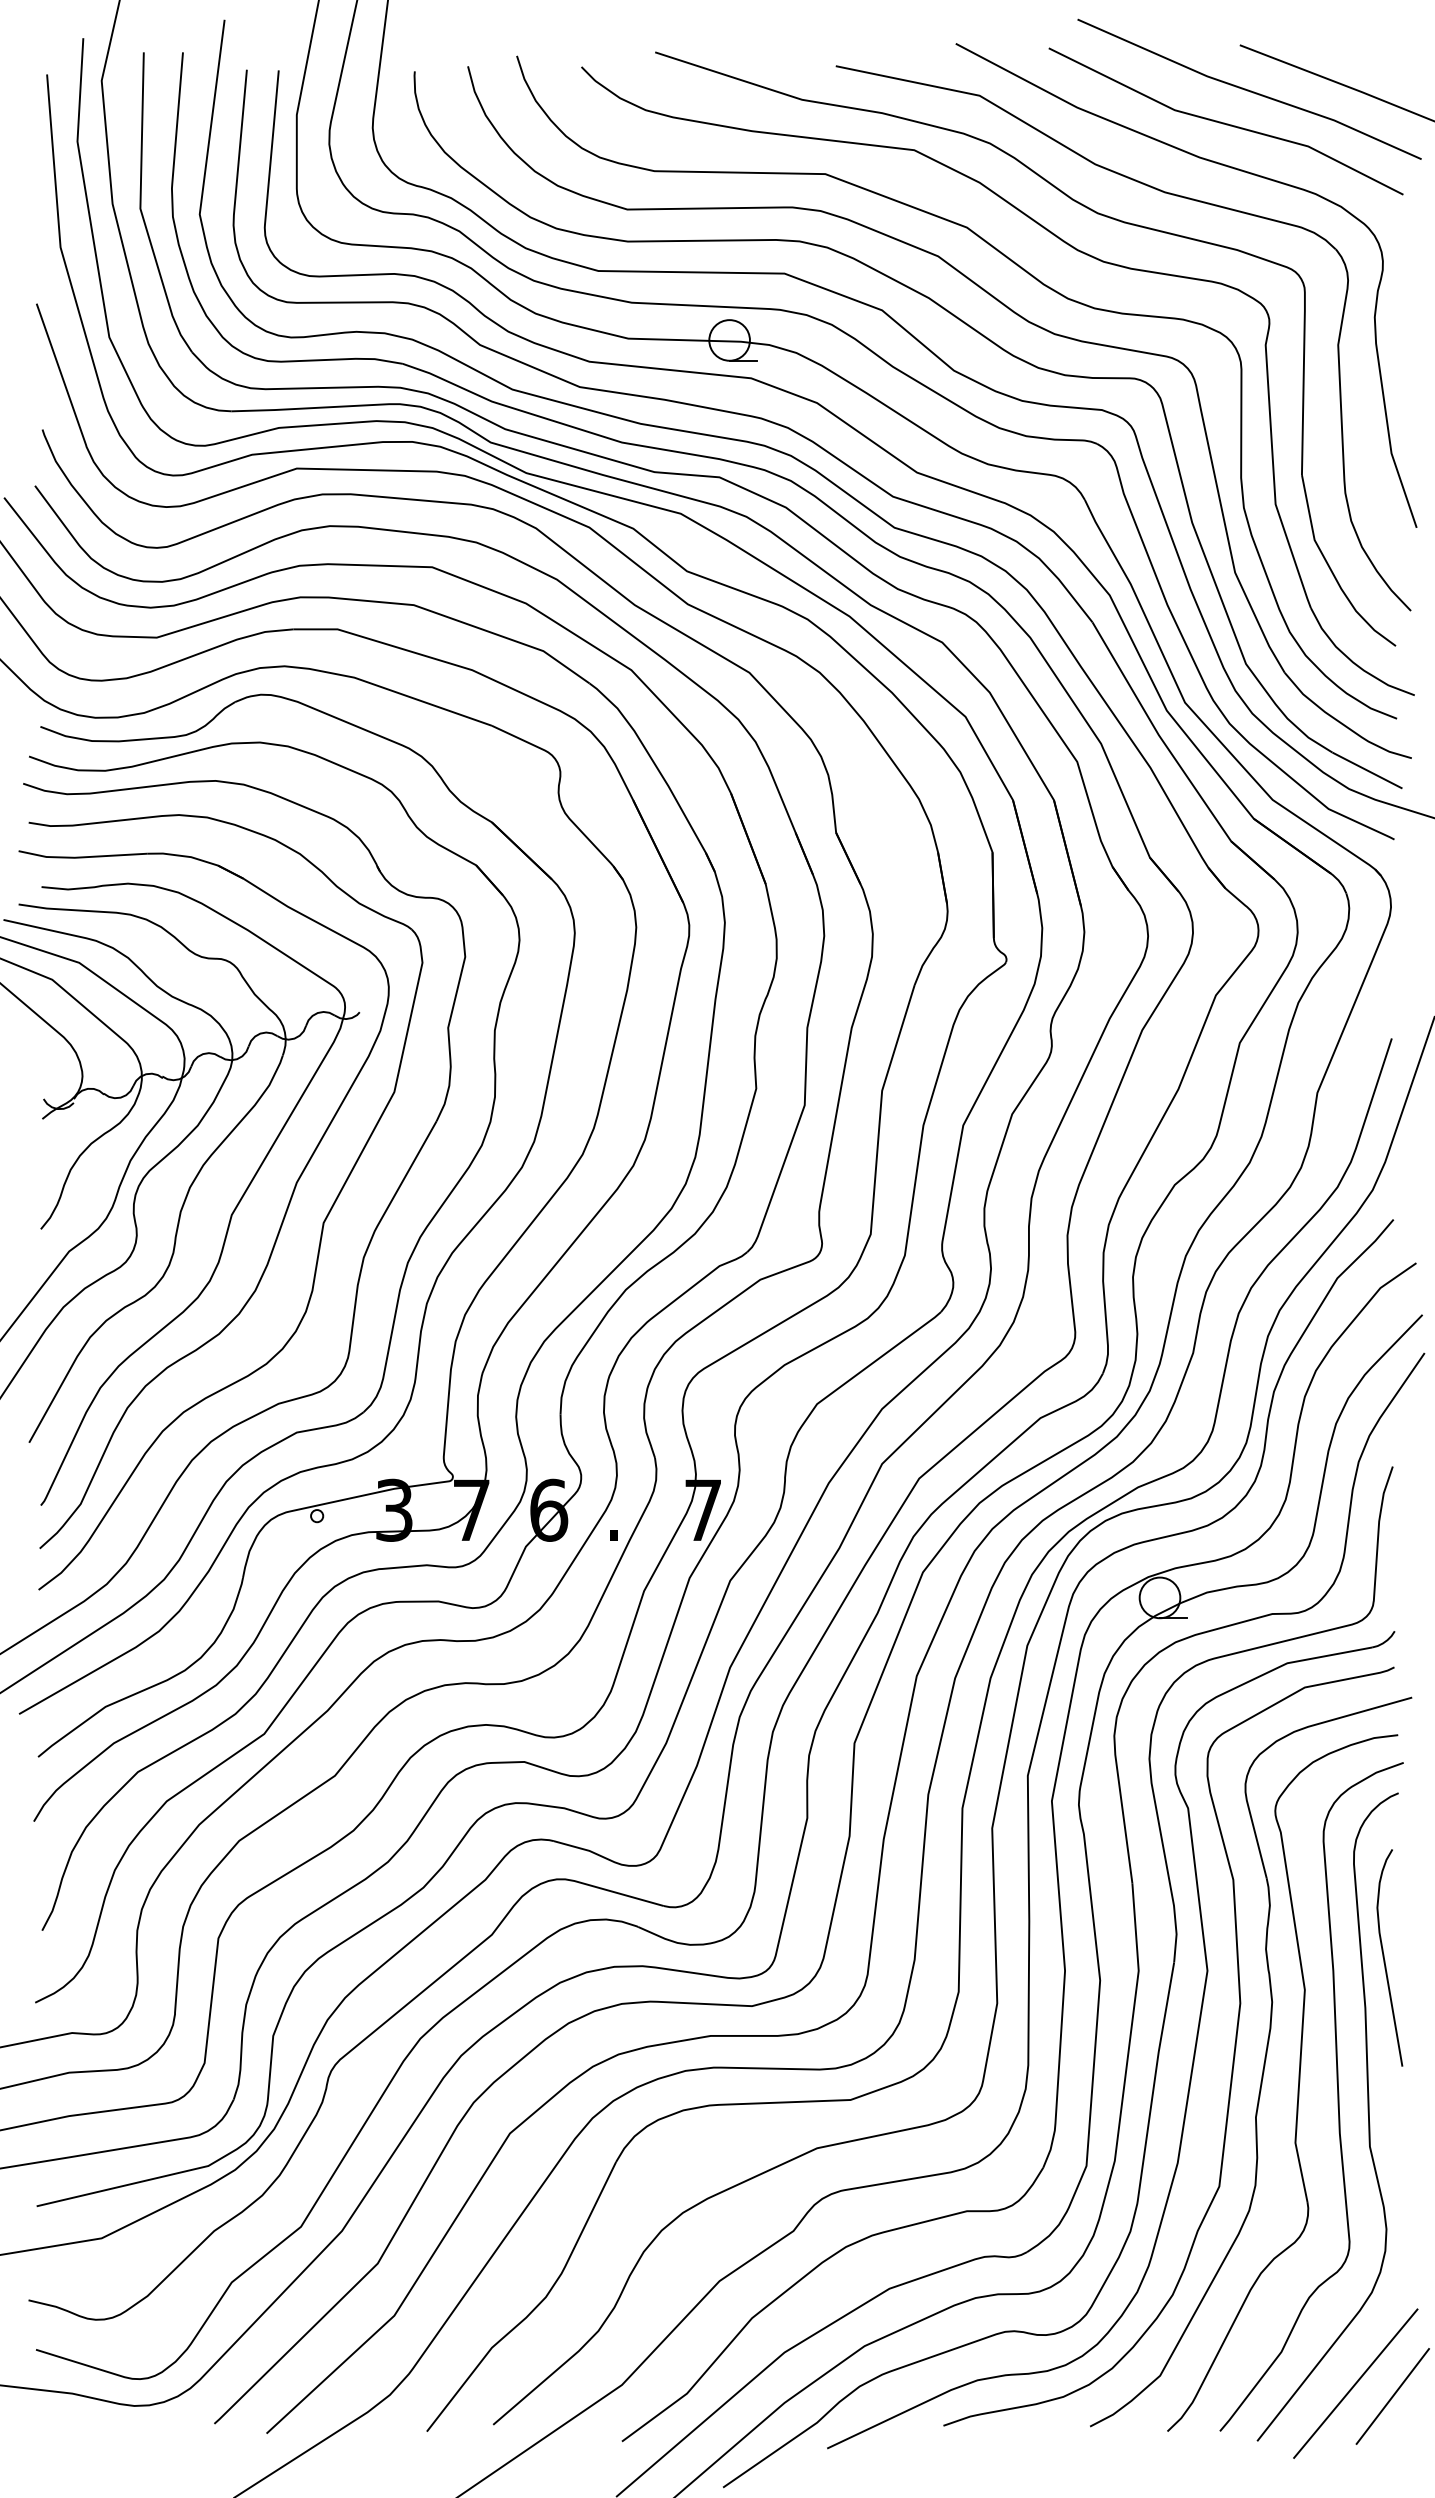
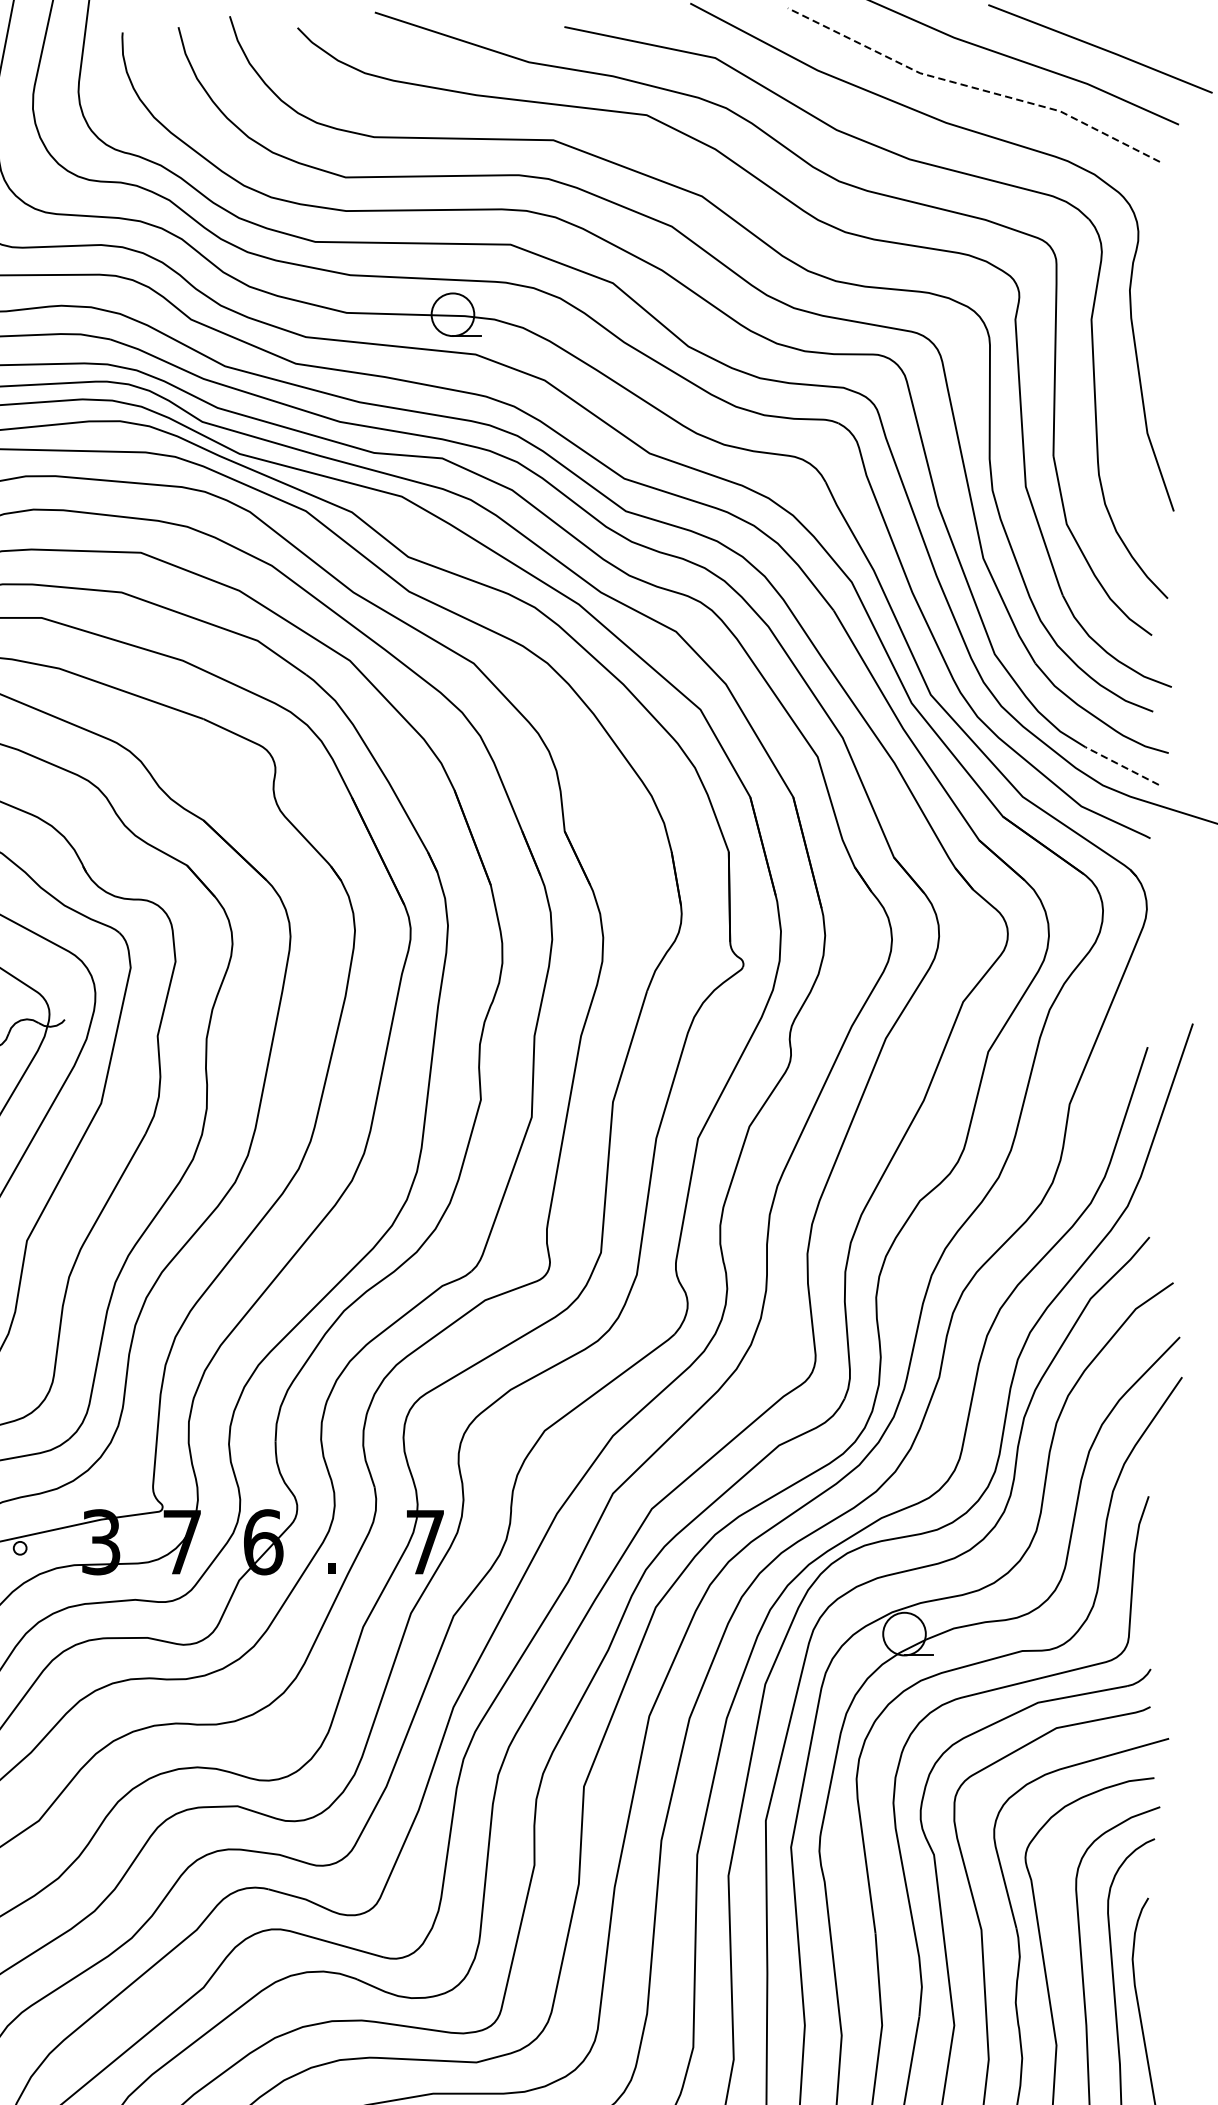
line: (1224, 123) -> (972, 87), solid -> dashed
line: (1367, 770) -> (1122, 765), solid -> dashed

